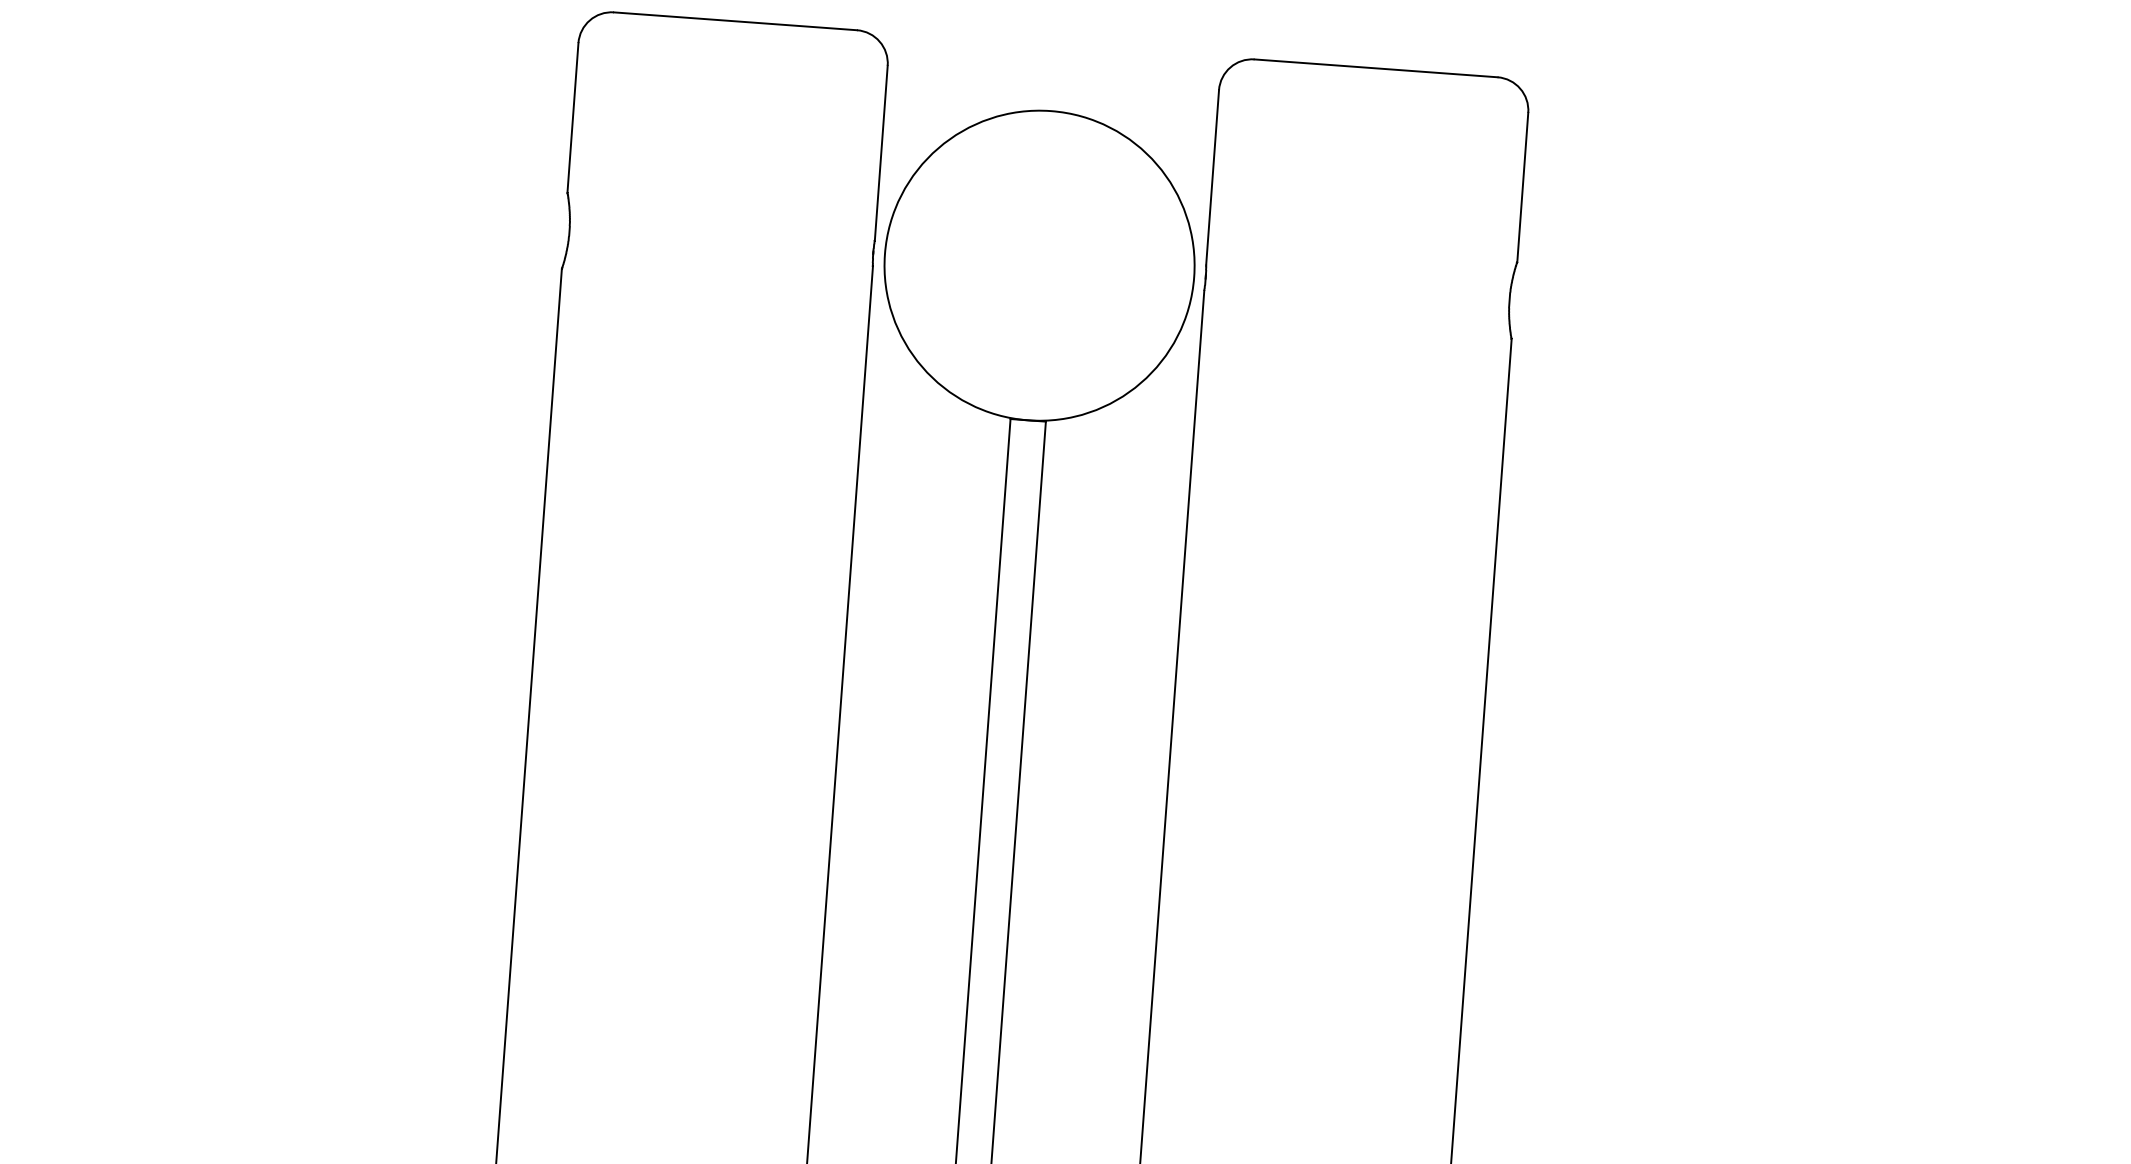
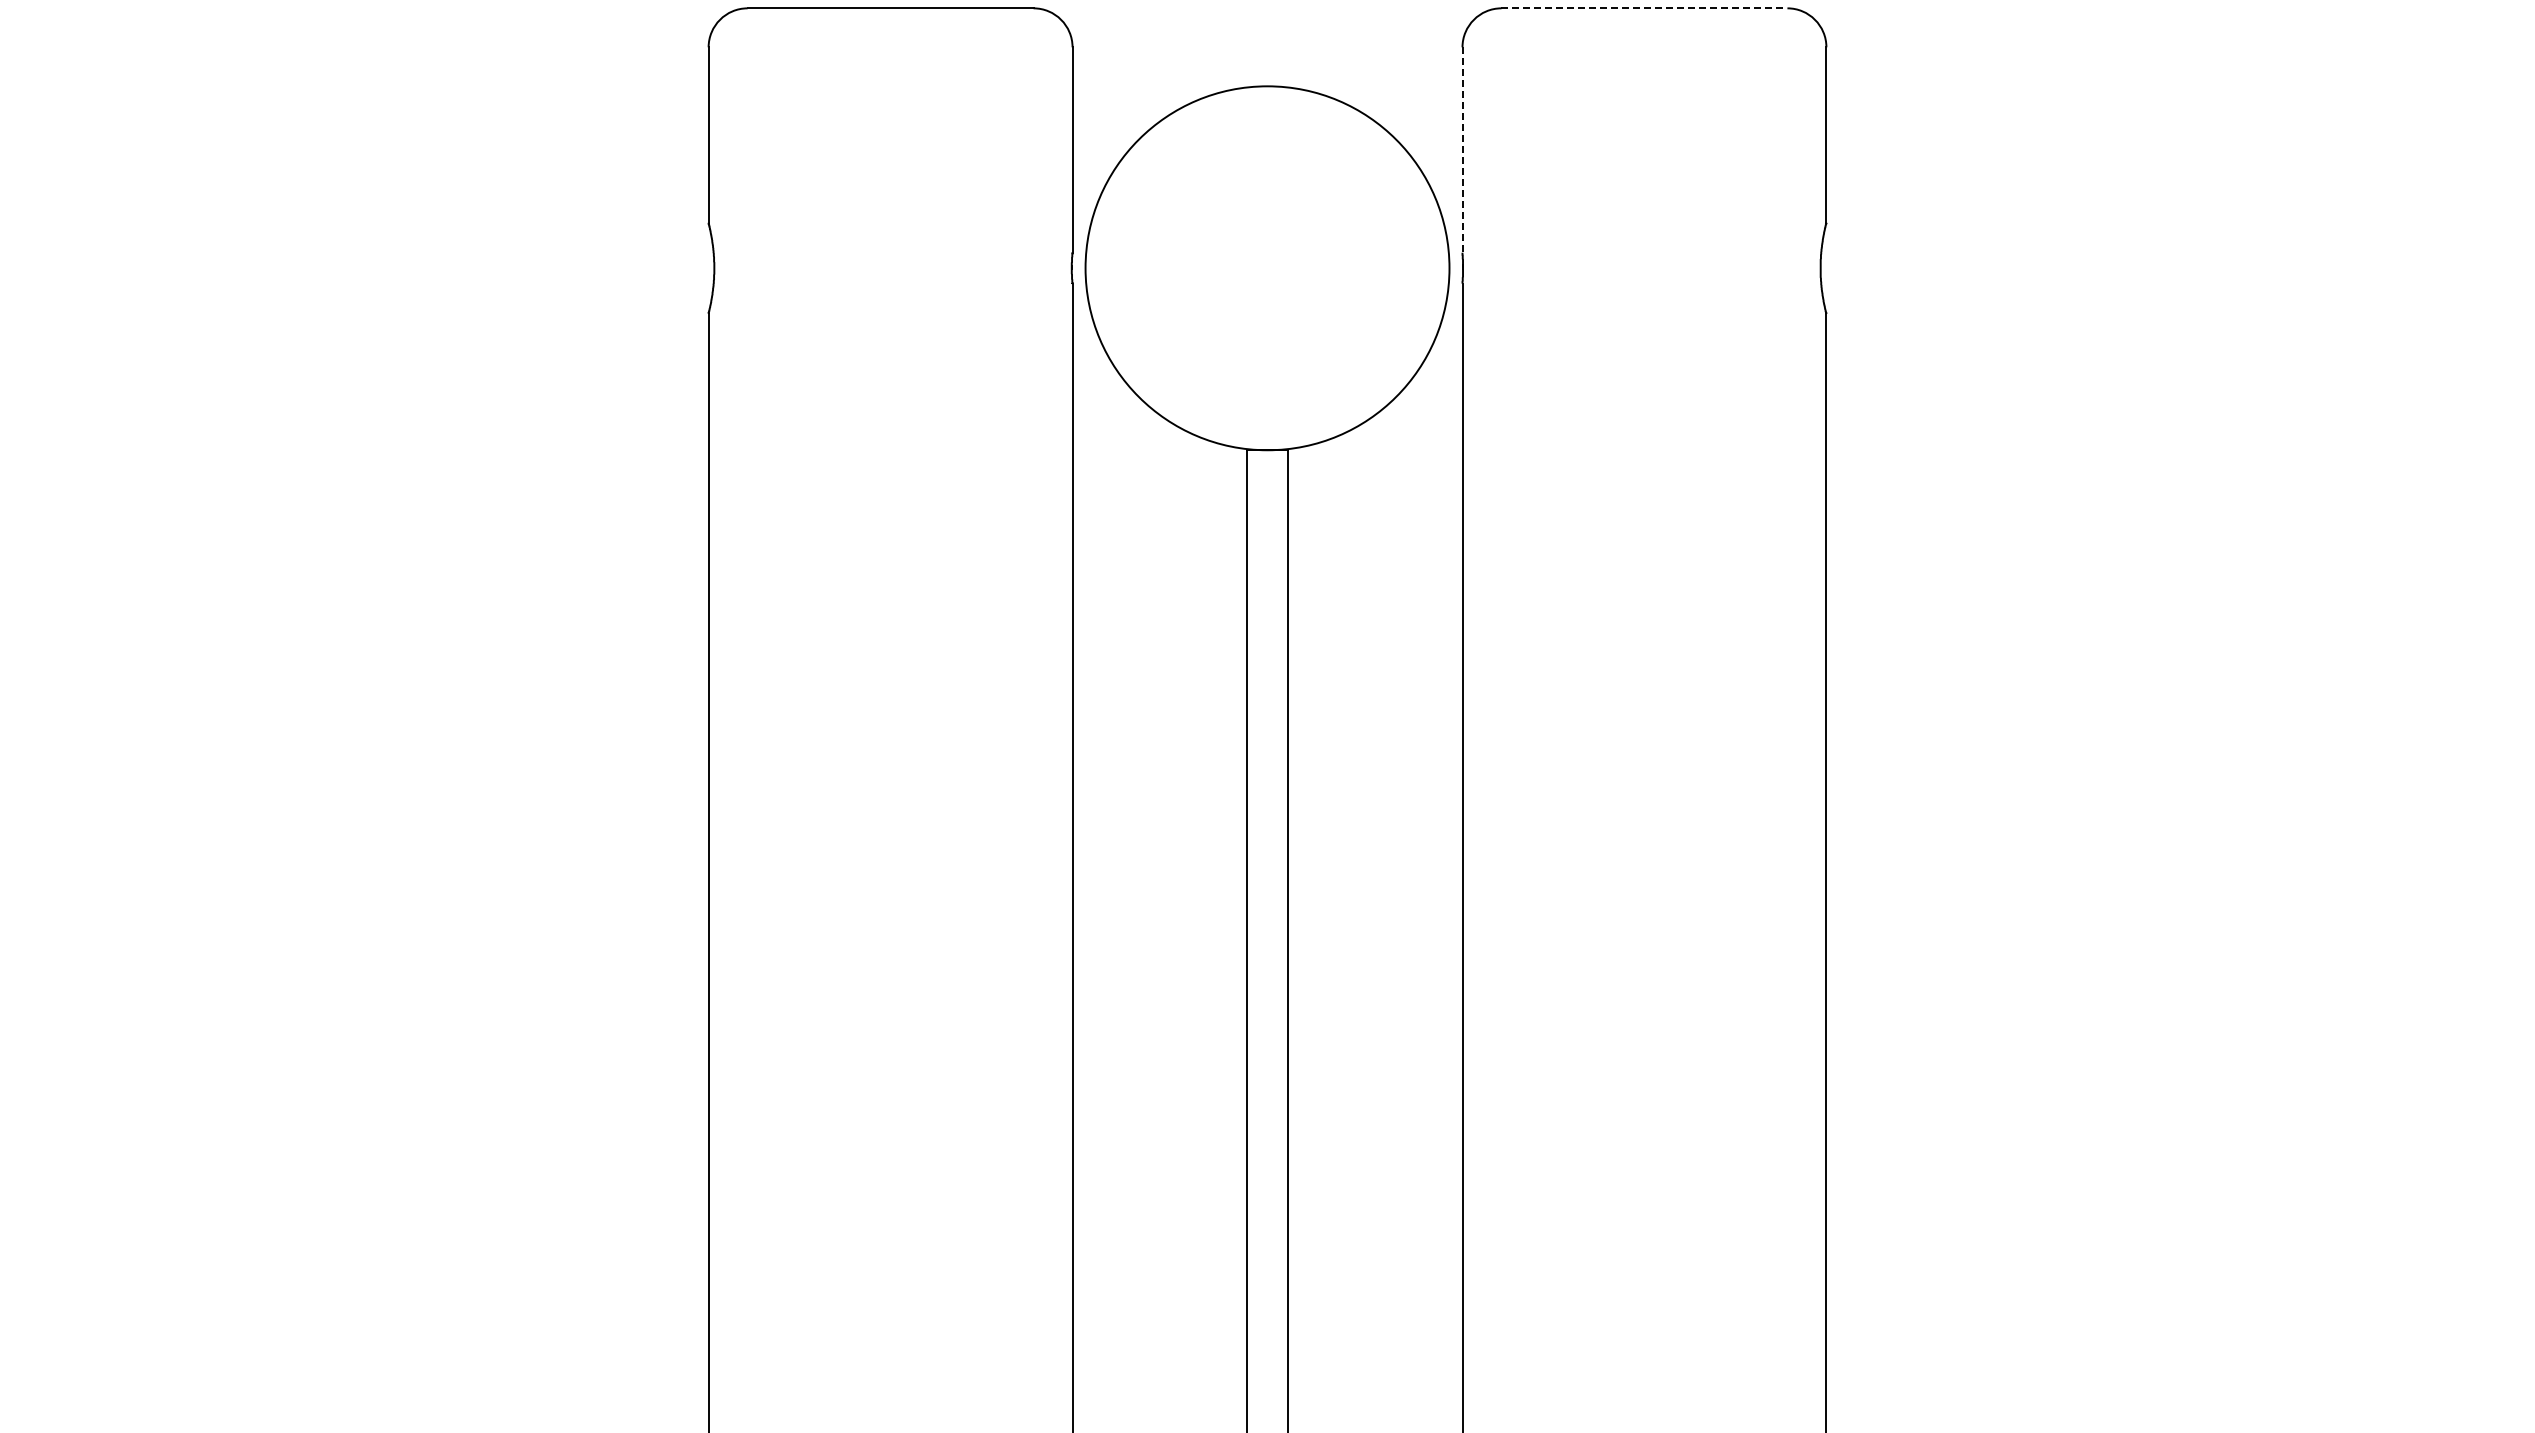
line: (1376, 68) -> (1644, 8), solid -> dashed
line: (1212, 177) -> (1462, 150), solid -> dashed

